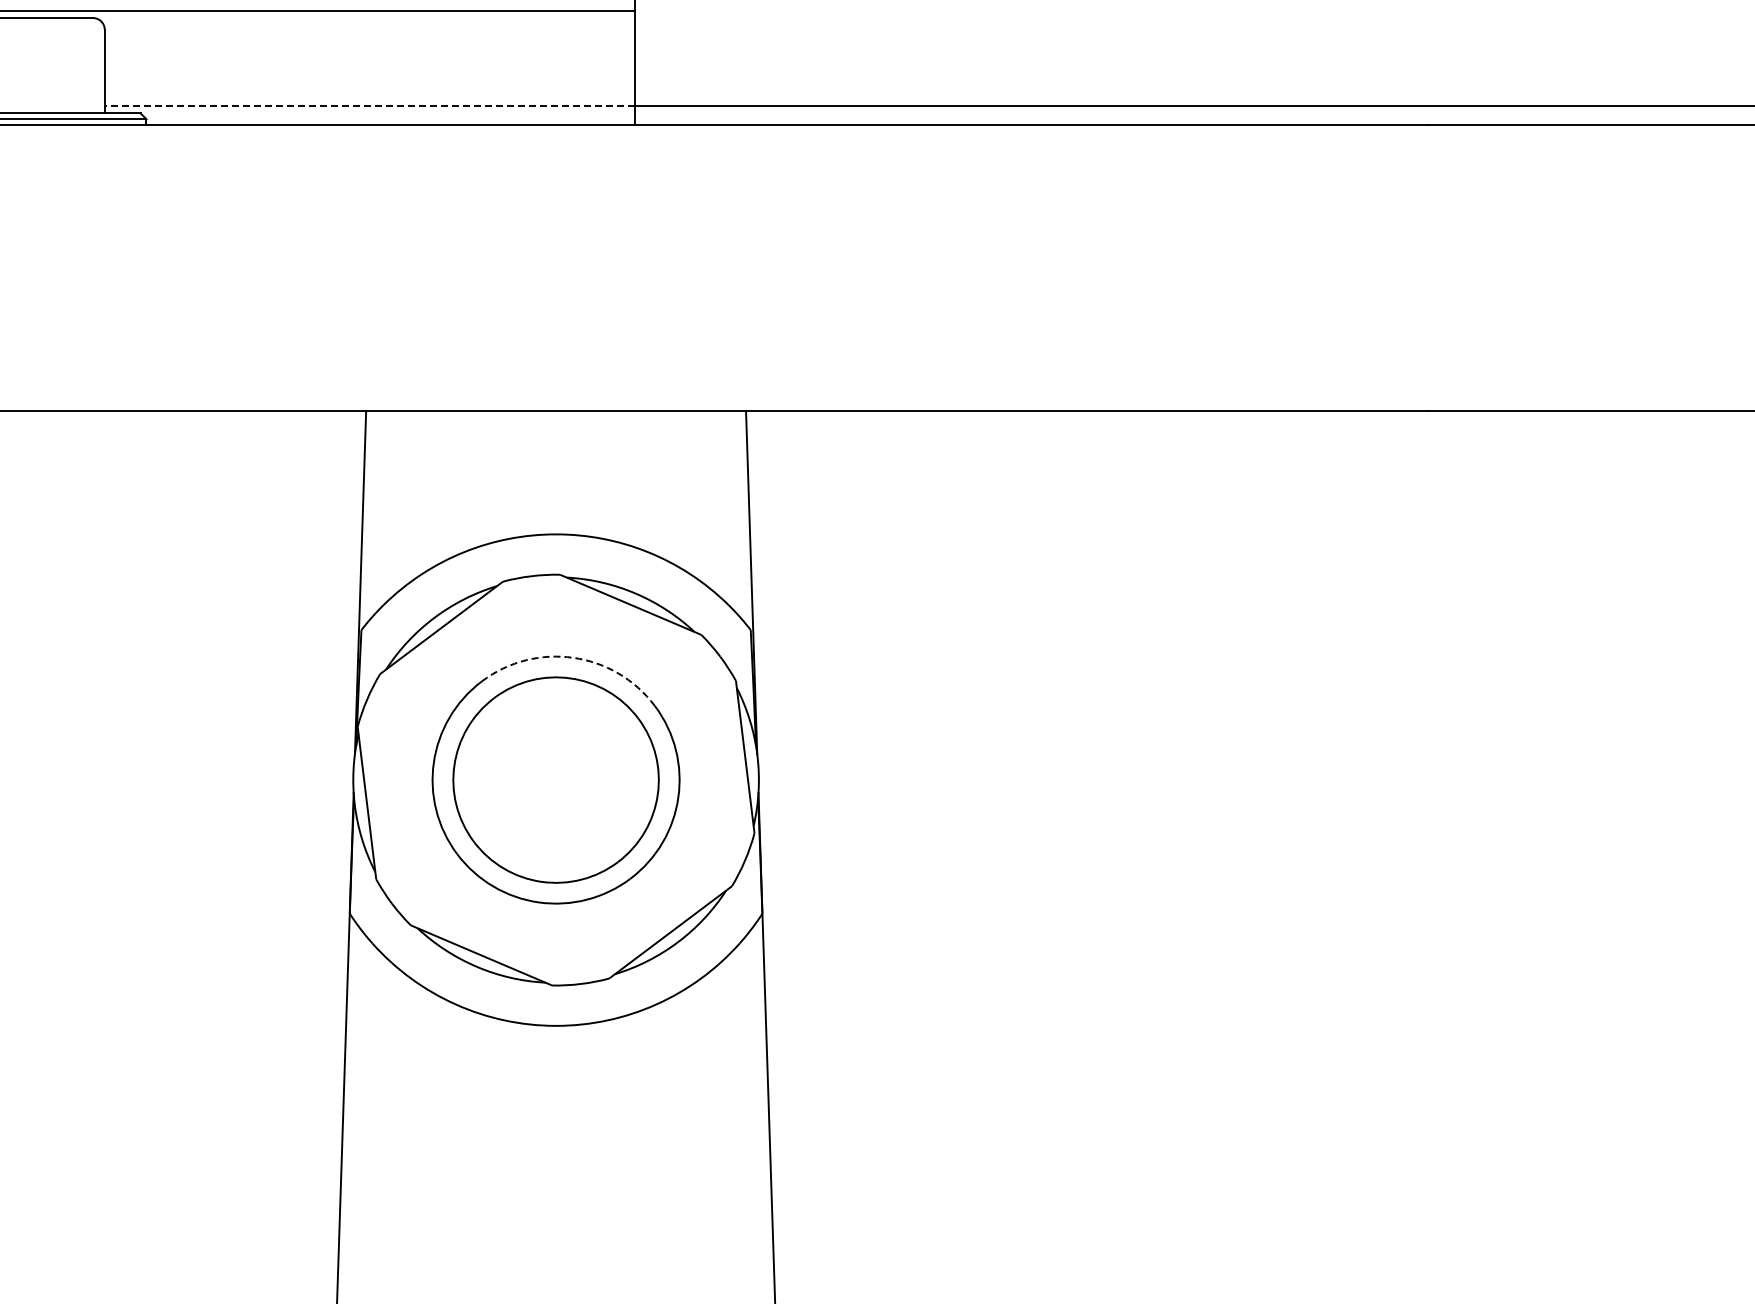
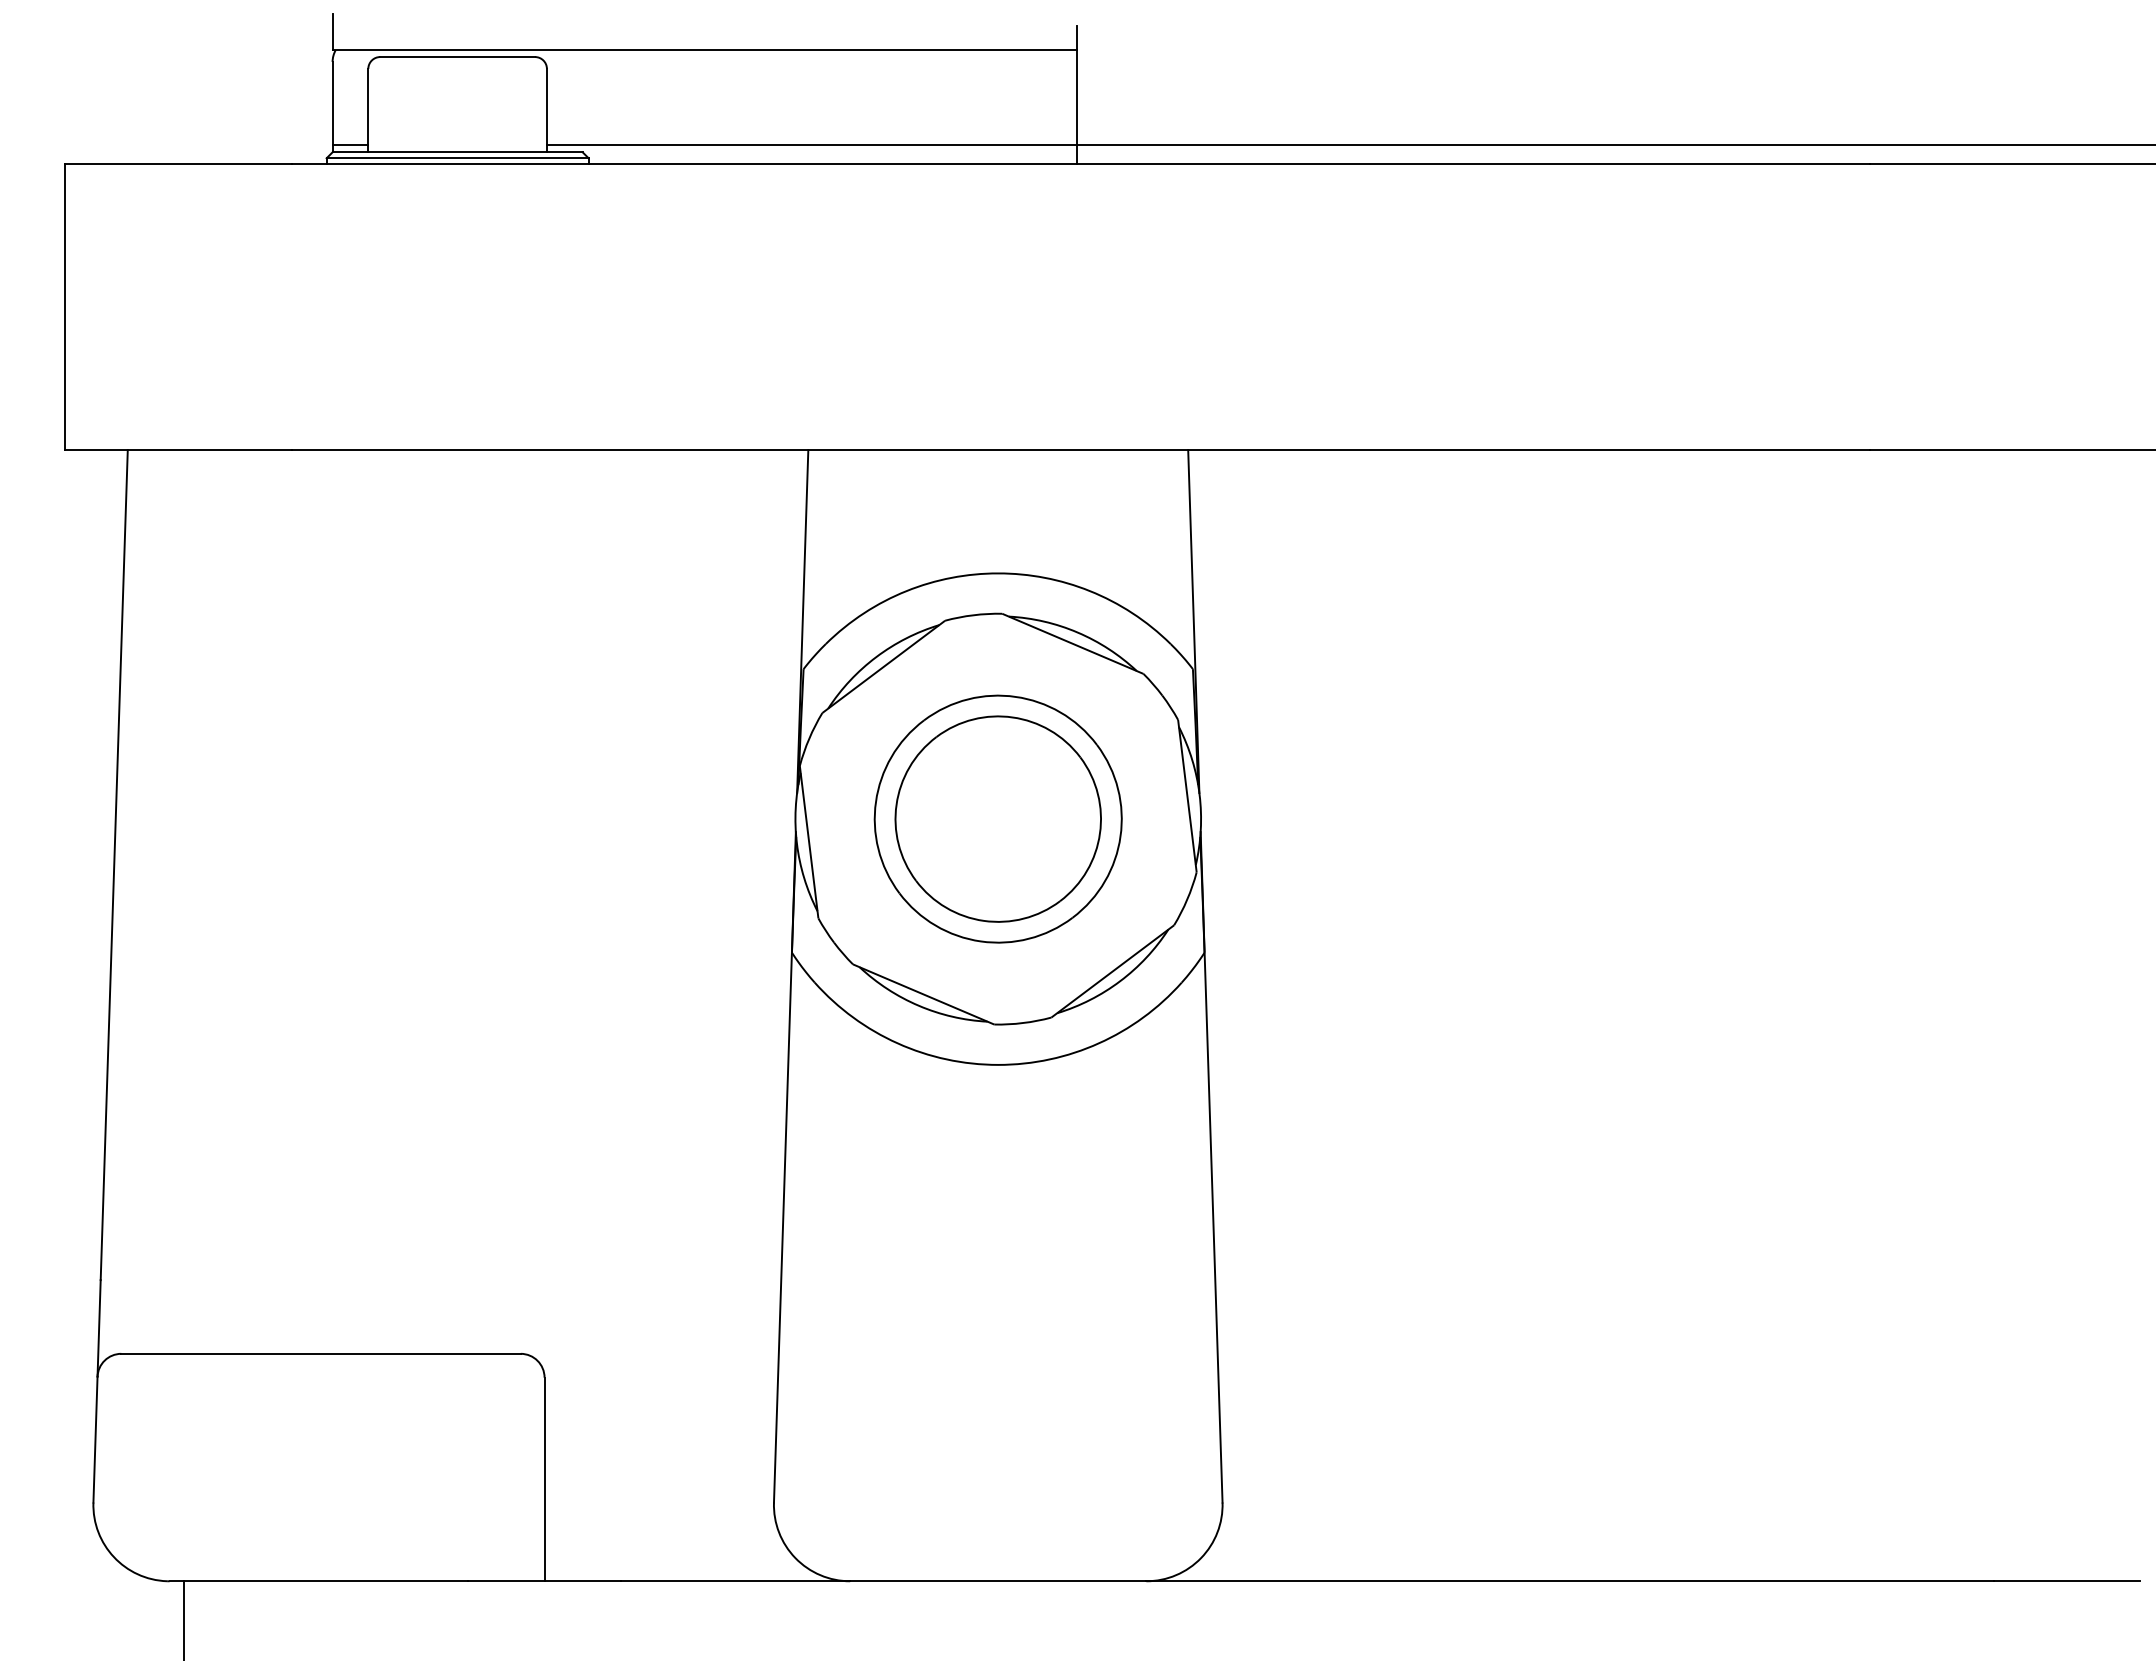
line: (369, 106) -> (811, 145), dashed -> solid
arc: (573, 657) -> (1015, 696), dashed -> solid

